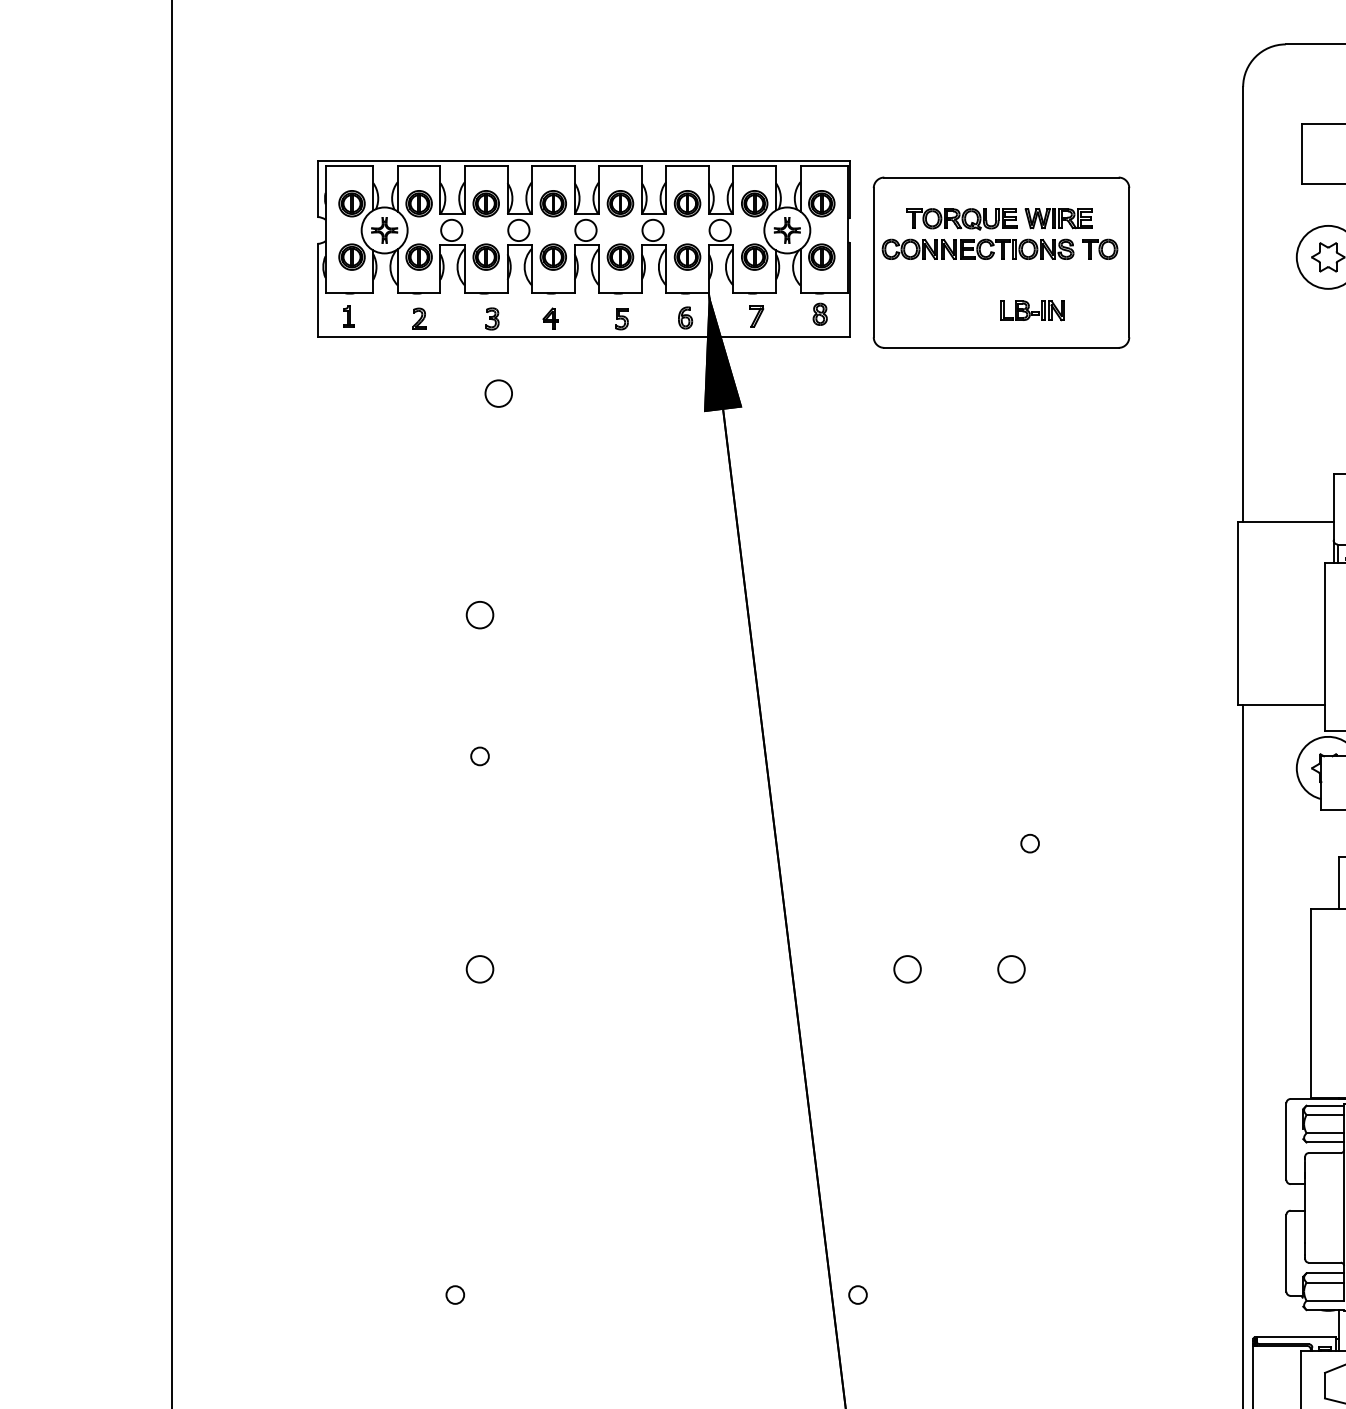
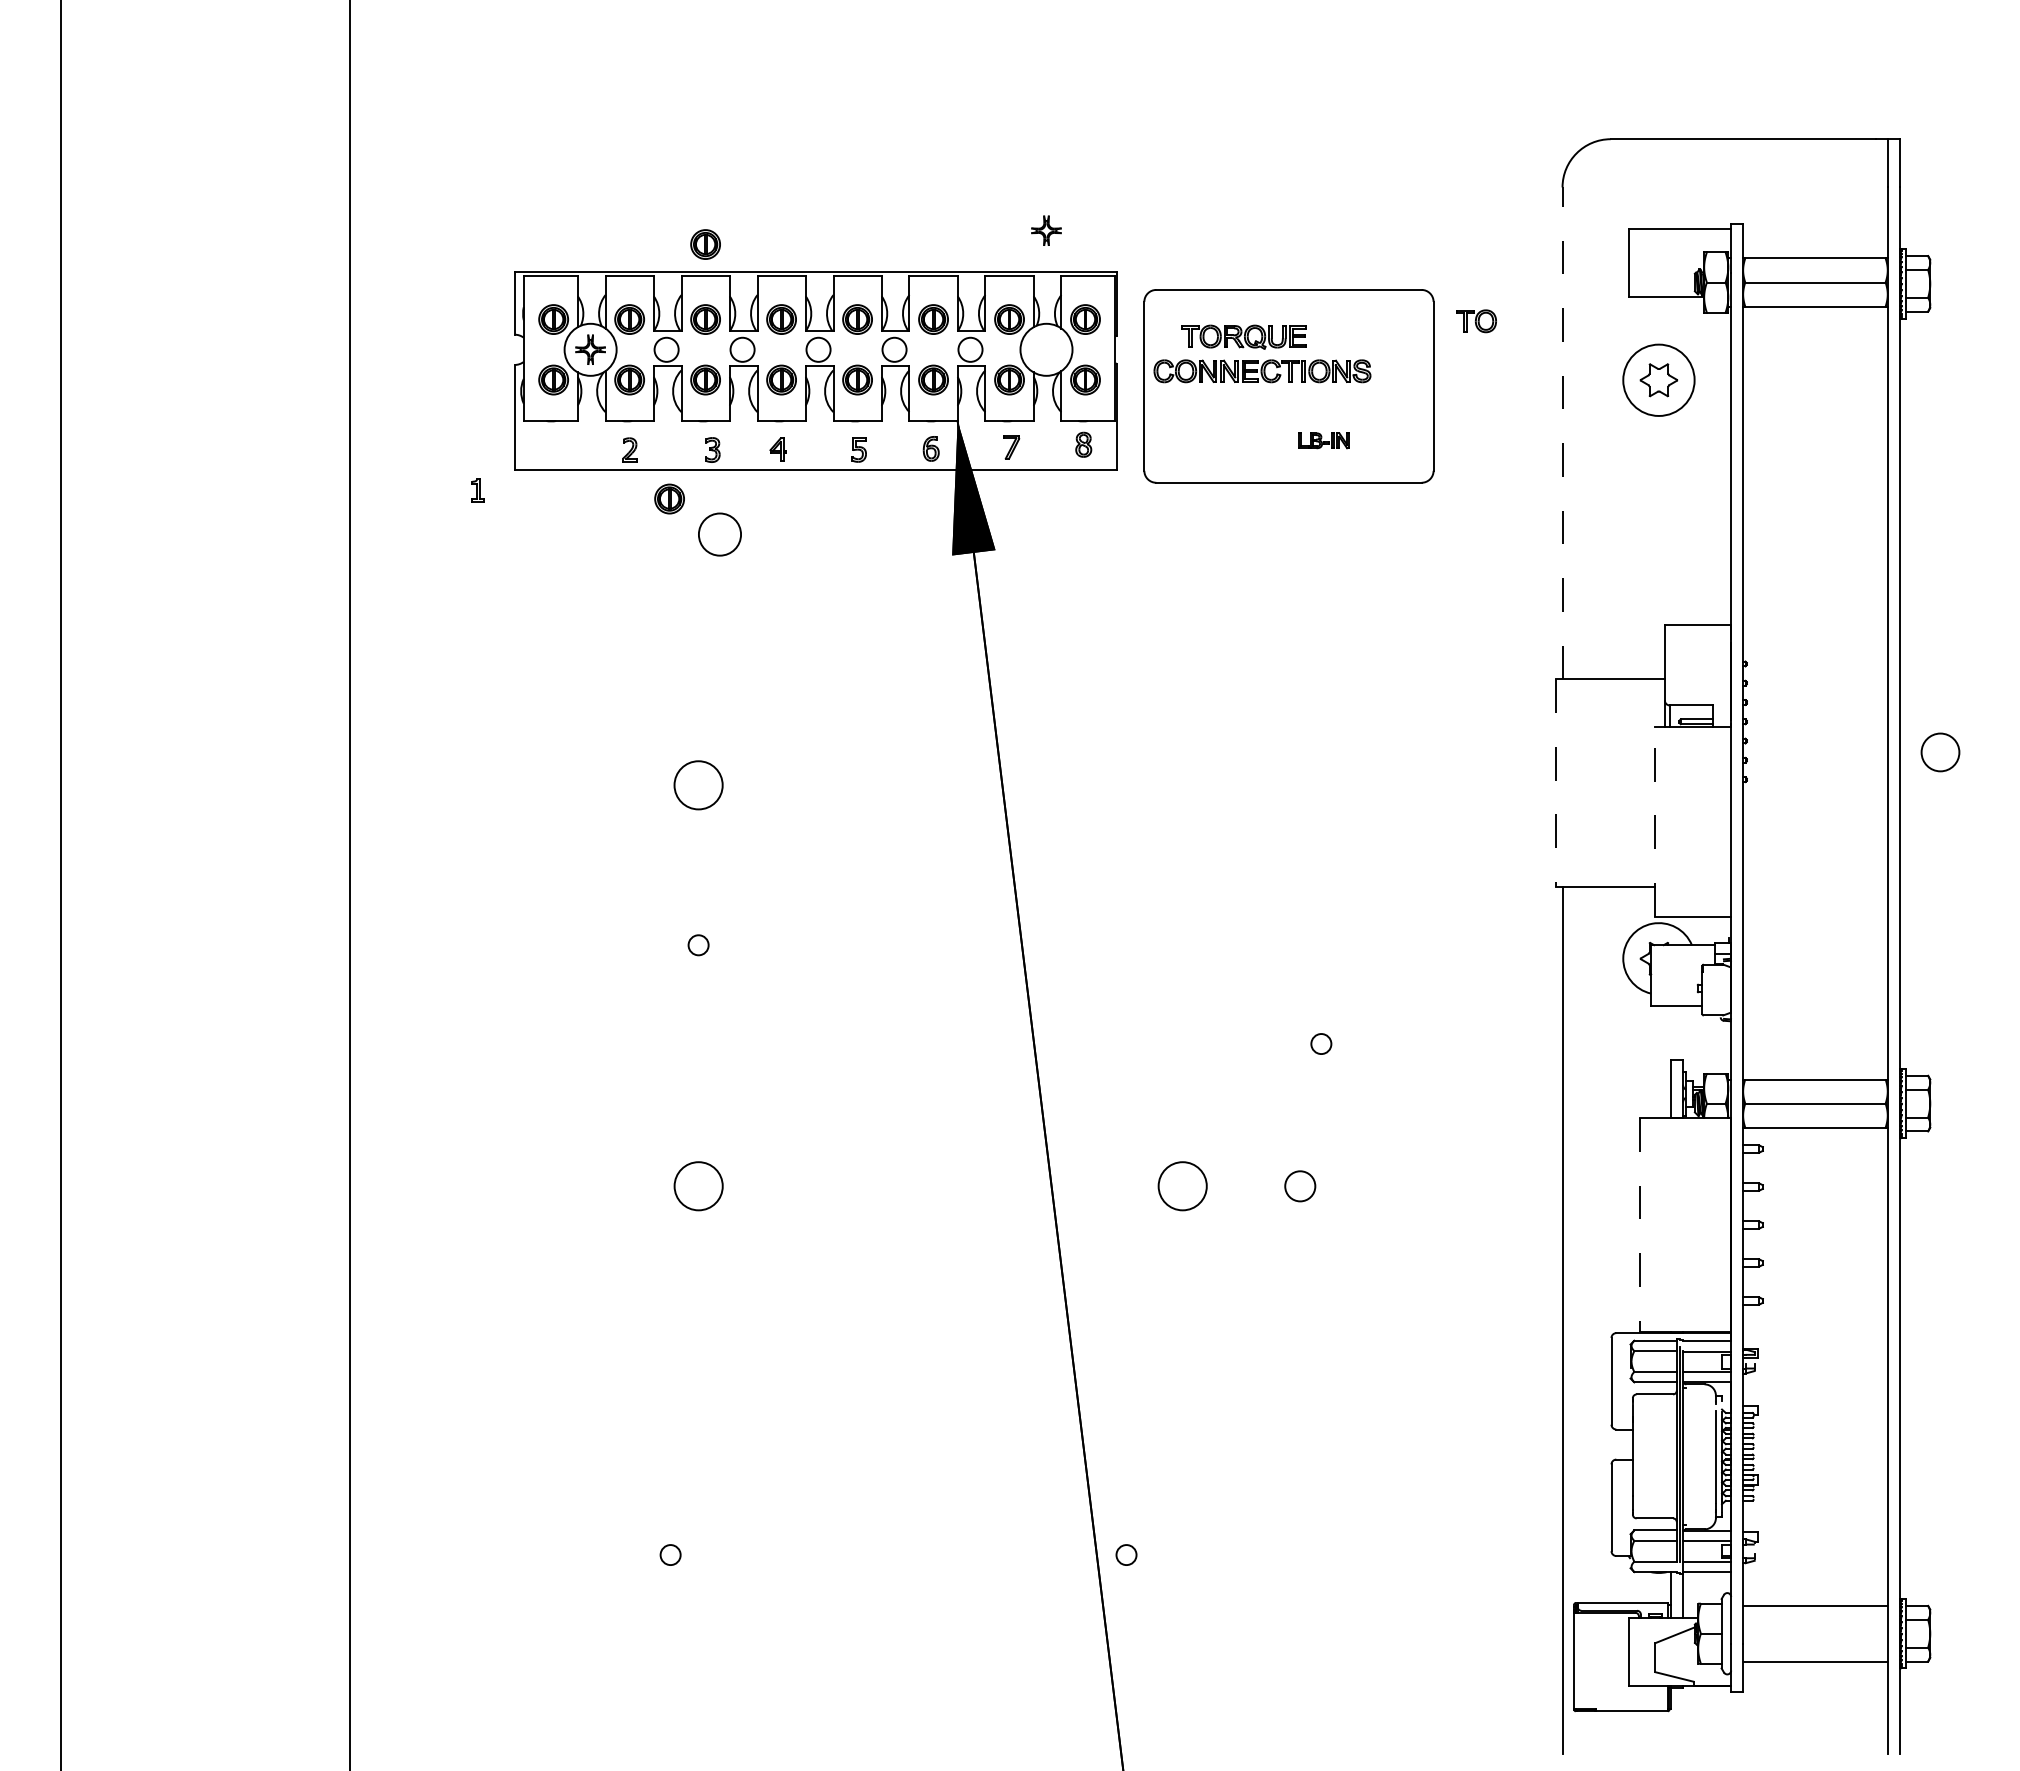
part: (486, 137) -> (705, 244), added
part: (1058, 218) -> (1353, 336), removed
part: (787, 230) -> (1046, 230), moved
part: (1100, 249) -> (1476, 321), moved
line: (1243, 304) -> (1562, 433), solid -> dashed
part: (1032, 310) -> (1324, 440), size x0.7
part: (348, 316) -> (477, 490), moved
part: (454, 361) -> (669, 498), added
circle: (498, 393) -> (719, 534), size x1.4
line: (1237, 613) -> (1556, 783), solid -> dashed
circle: (479, 615) -> (698, 785), size x1.6
line: (1325, 647) -> (1655, 821), solid -> dashed
circle: (479, 969) -> (698, 1186), size x1.6
circle: (907, 969) -> (1182, 1186), size x1.6
line: (1311, 1003) -> (1639, 1225), solid -> dashed

